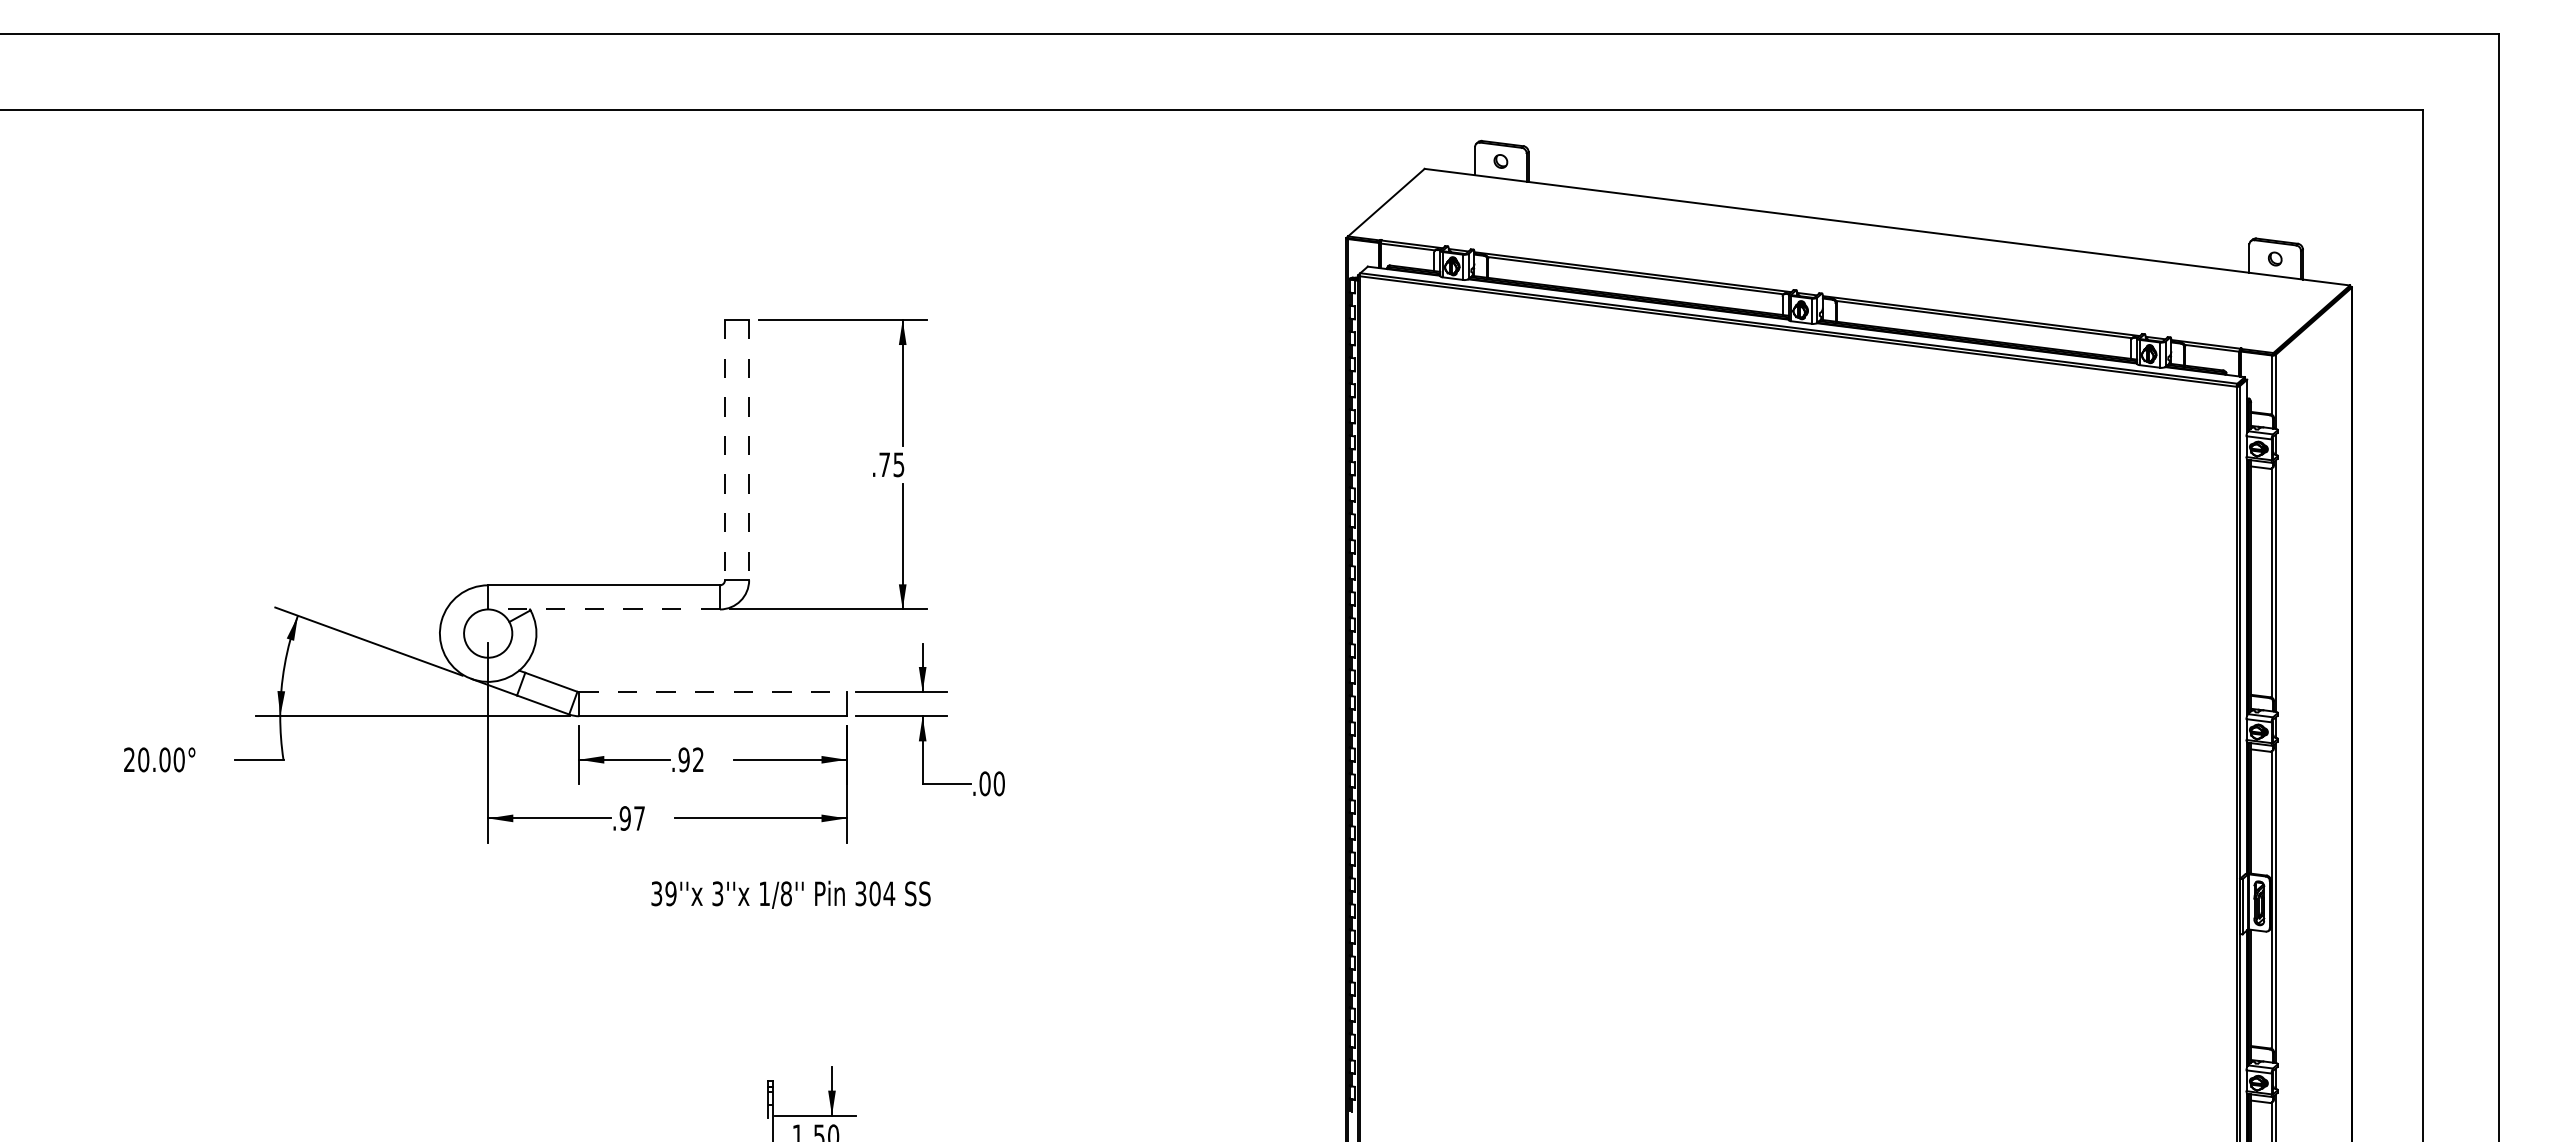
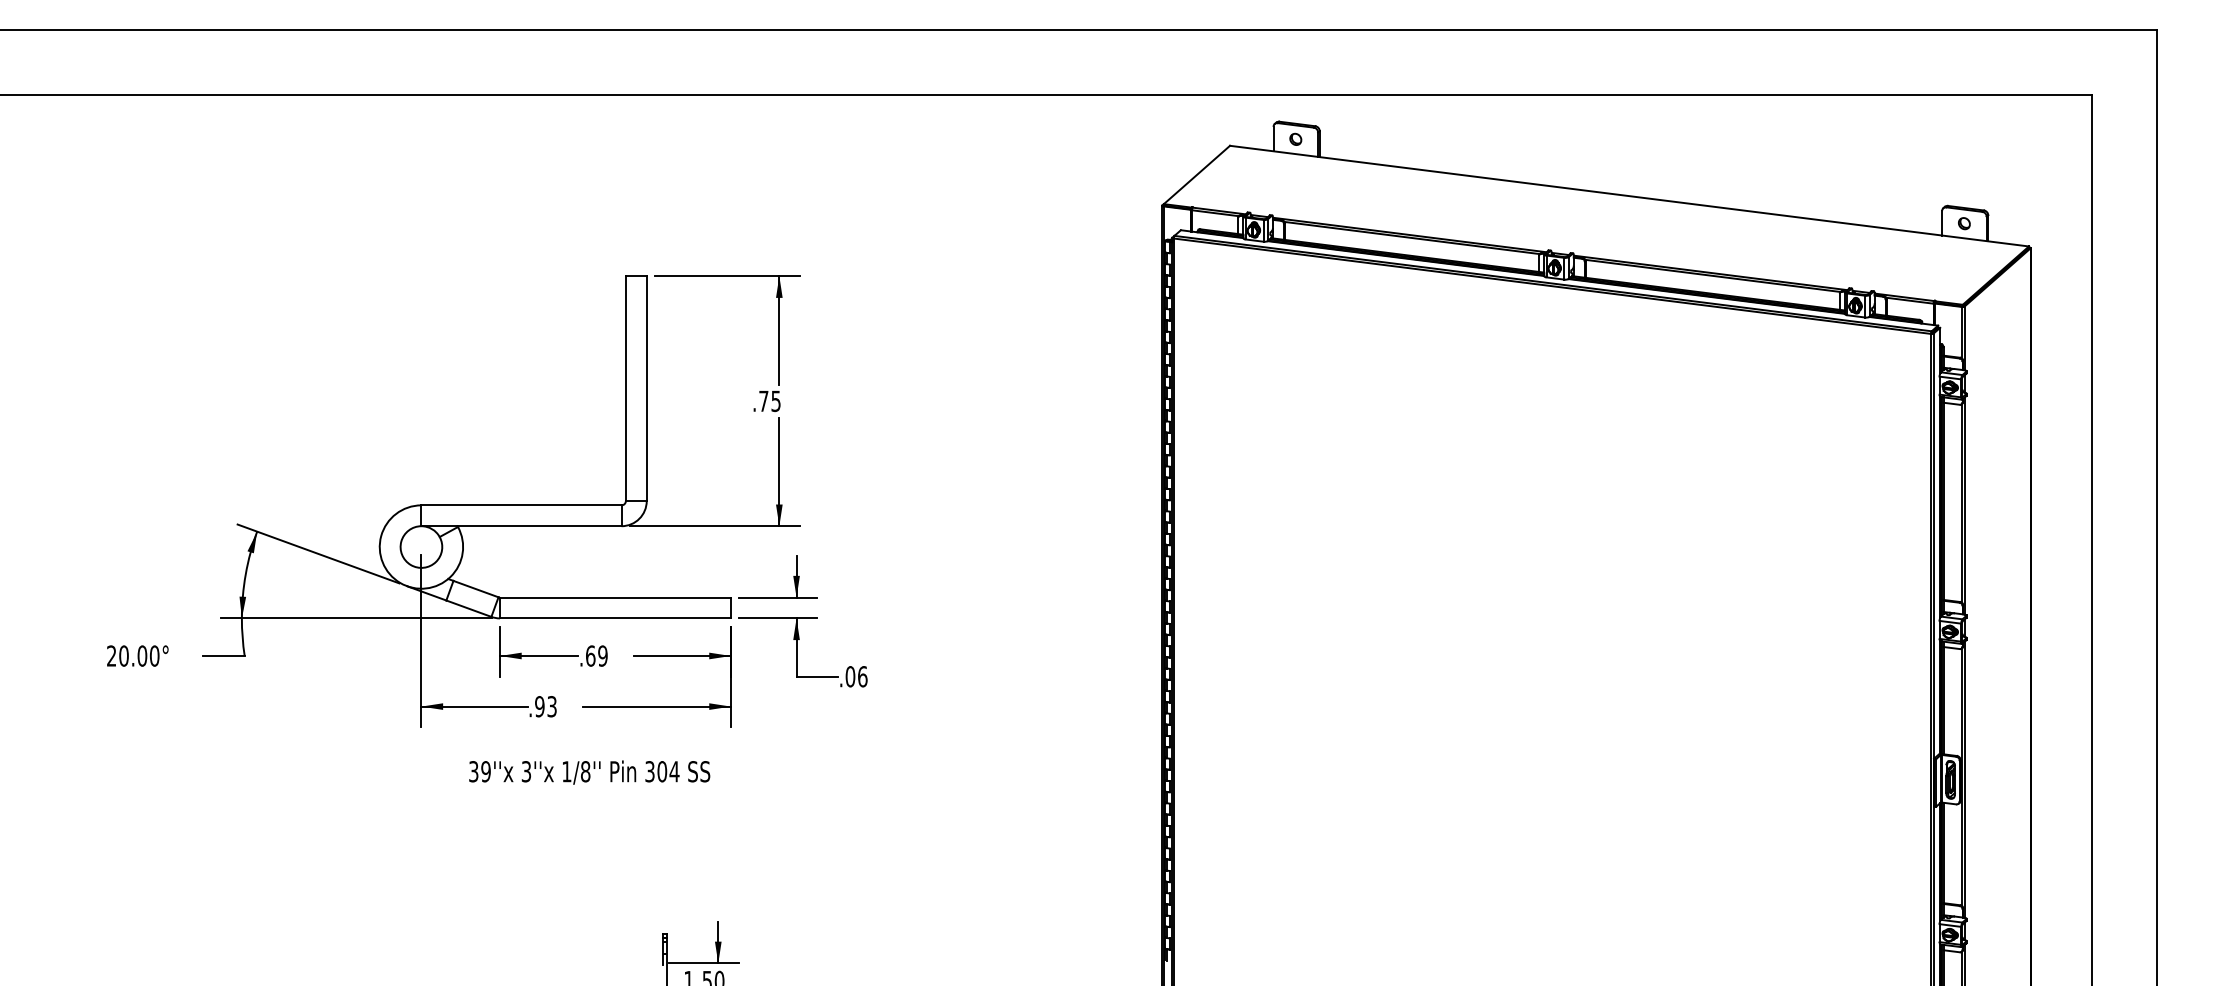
line: (725, 450) -> (626, 388), dashed -> solid
line: (749, 450) -> (647, 388), dashed -> solid
line: (604, 609) -> (521, 526), dashed -> solid
line: (712, 692) -> (615, 597), dashed -> solid
text: (690, 759) -> (596, 655), .92 -> .69
text: (998, 783) -> (862, 676), .00 -> .06
text: (639, 818) -> (552, 706), .97 -> .93
text: (790, 894) -> (589, 772), moved

